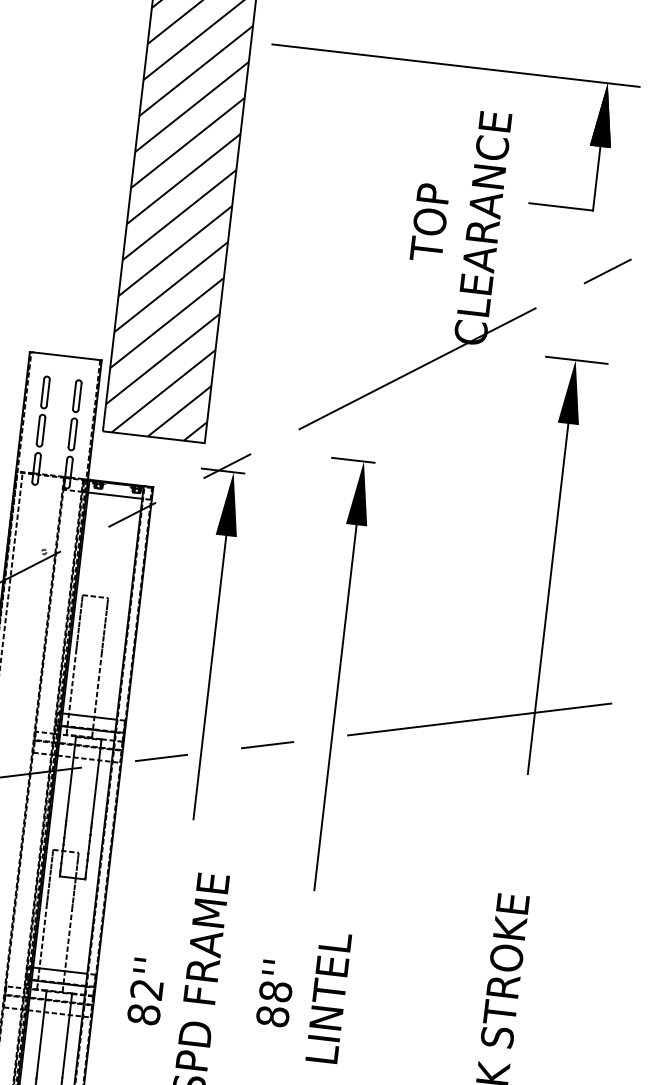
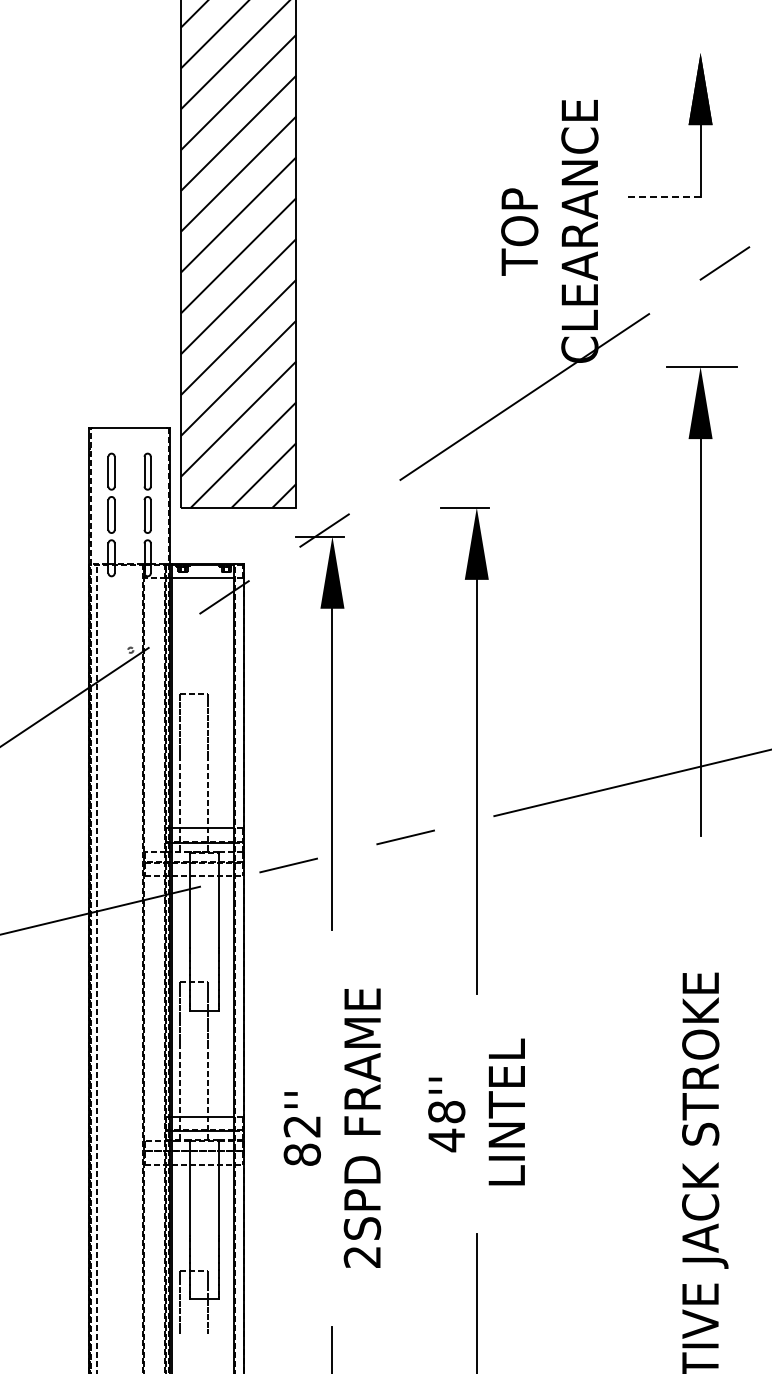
line: (456, 65) -> (528, 52), removed
line: (561, 207) -> (664, 197), solid -> dashed
text: (272, 1016) -> (446, 1140), 88'' -> 48''

